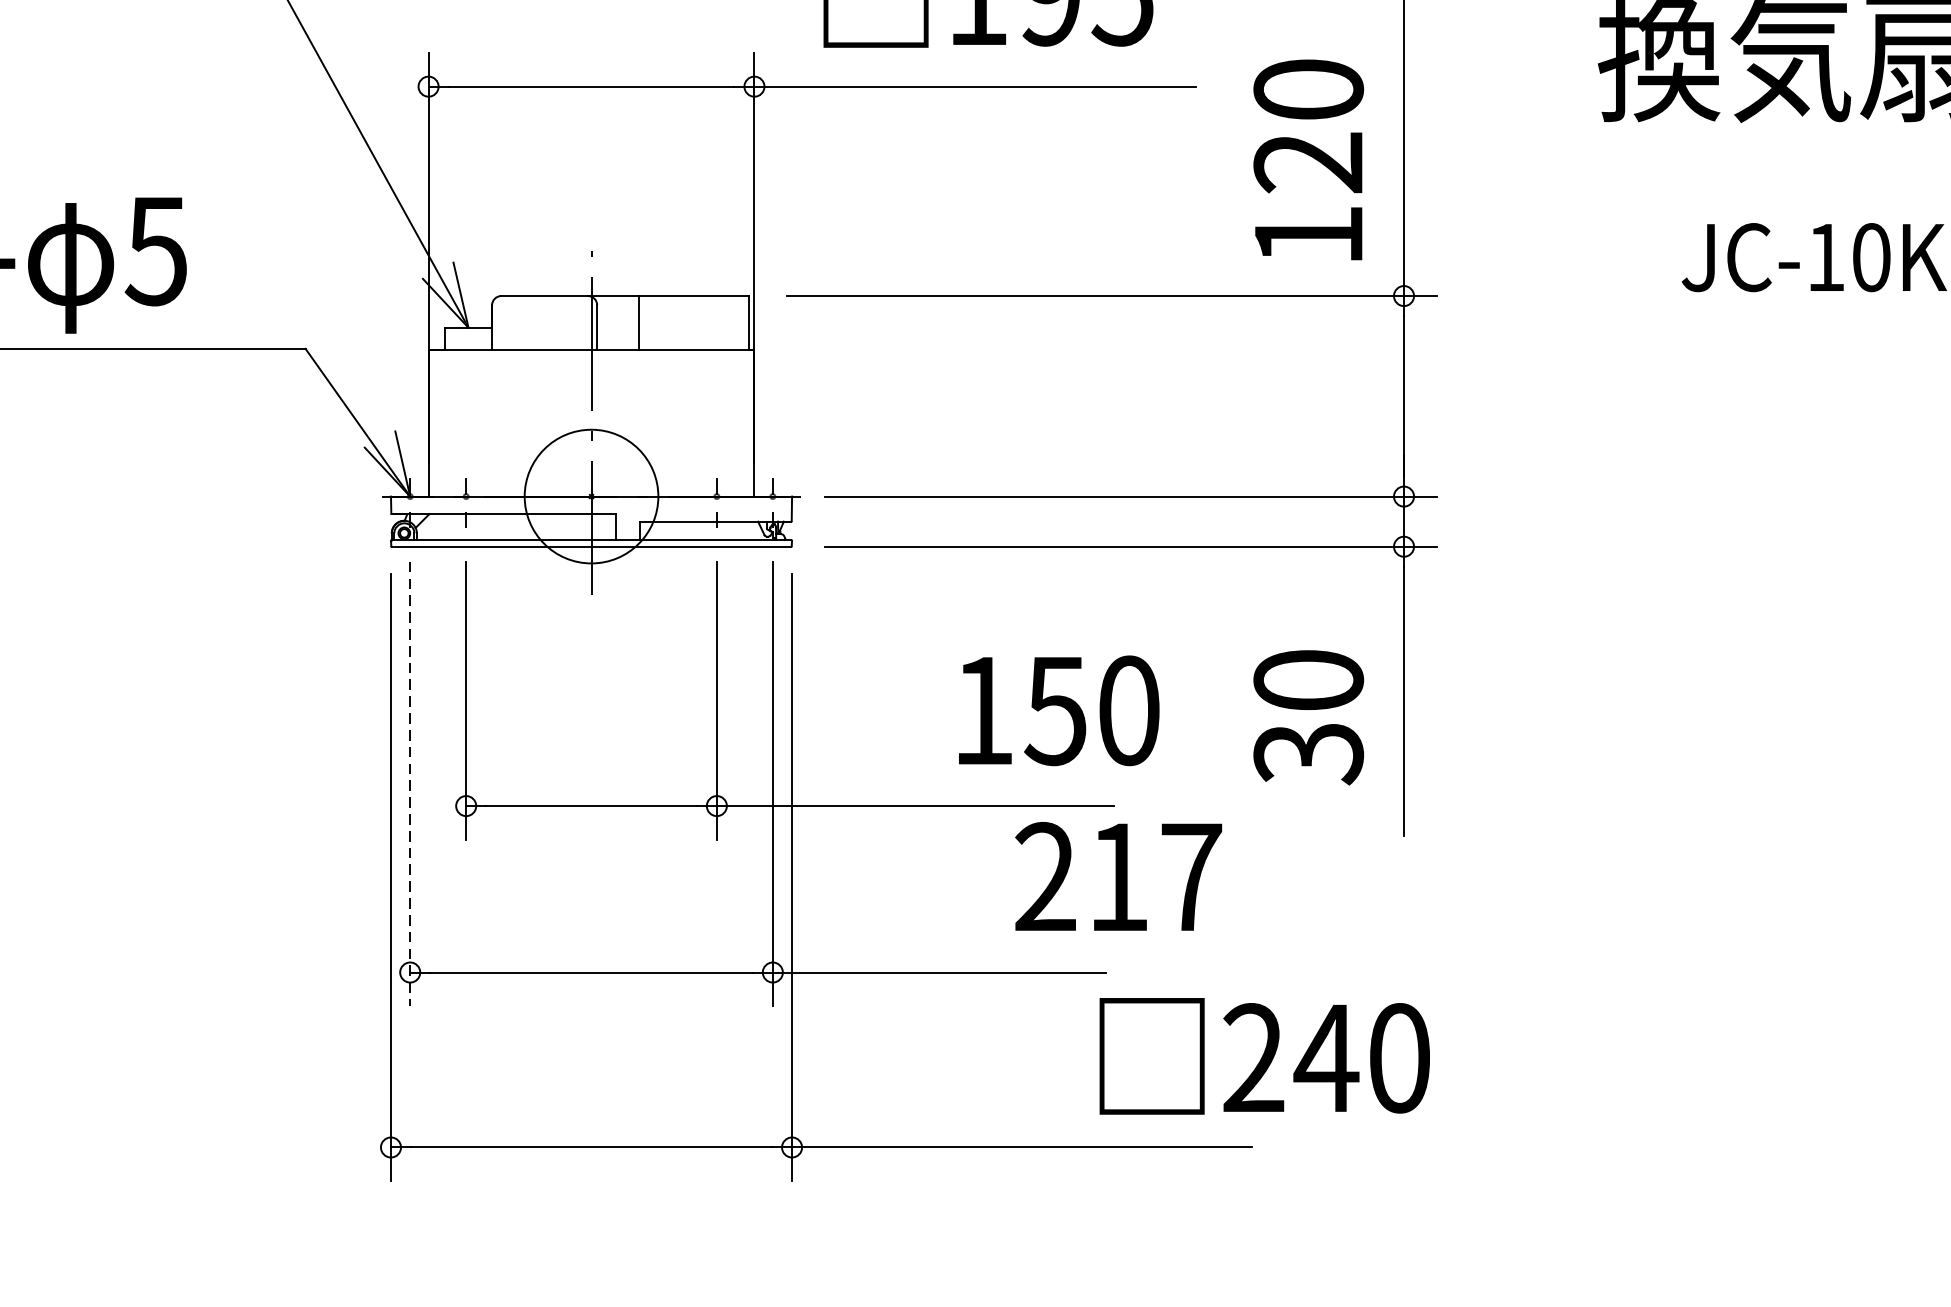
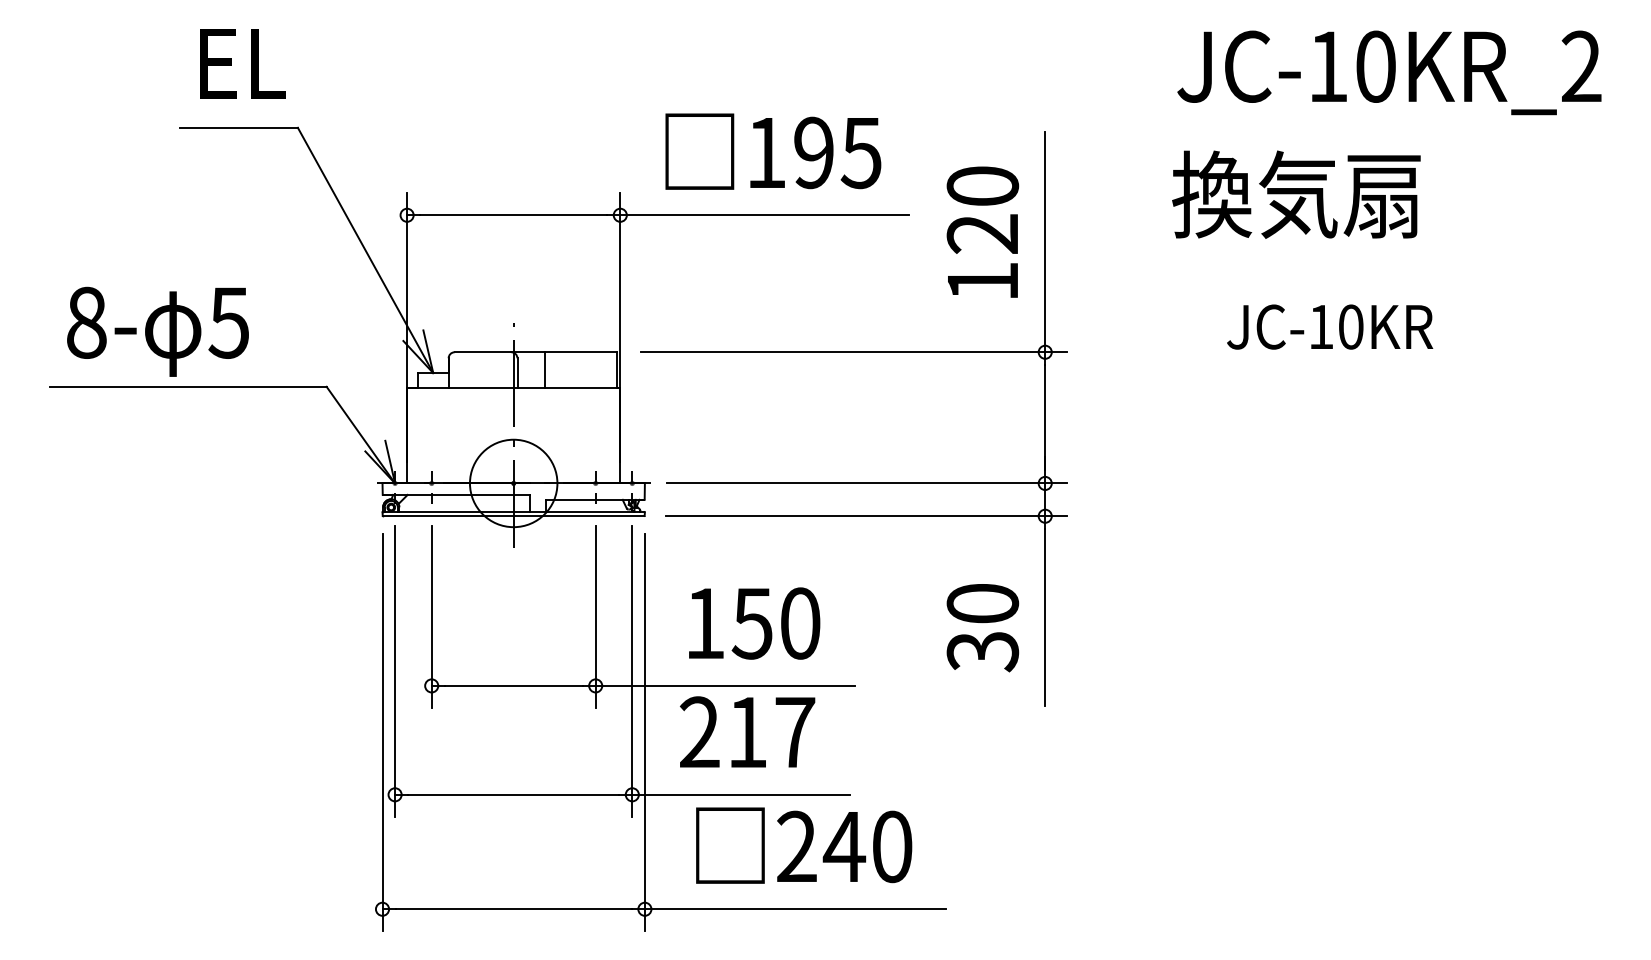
text: (1308, 158) -> (982, 231), moved
text: (1058, 710) -> (754, 623), moved
line: (410, 784) -> (395, 671), dashed -> solid
text: (1118, 875) -> (747, 731), moved
text: (1265, 1056) -> (804, 845), moved

